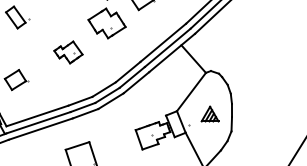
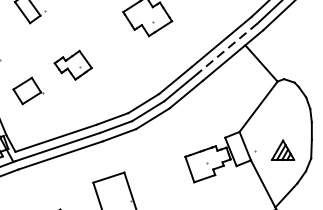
line: (167, 47) -> (227, 48), solid -> dashed
part: (68, 52) -> (73, 65), moved
part: (209, 113) -> (282, 149), moved

